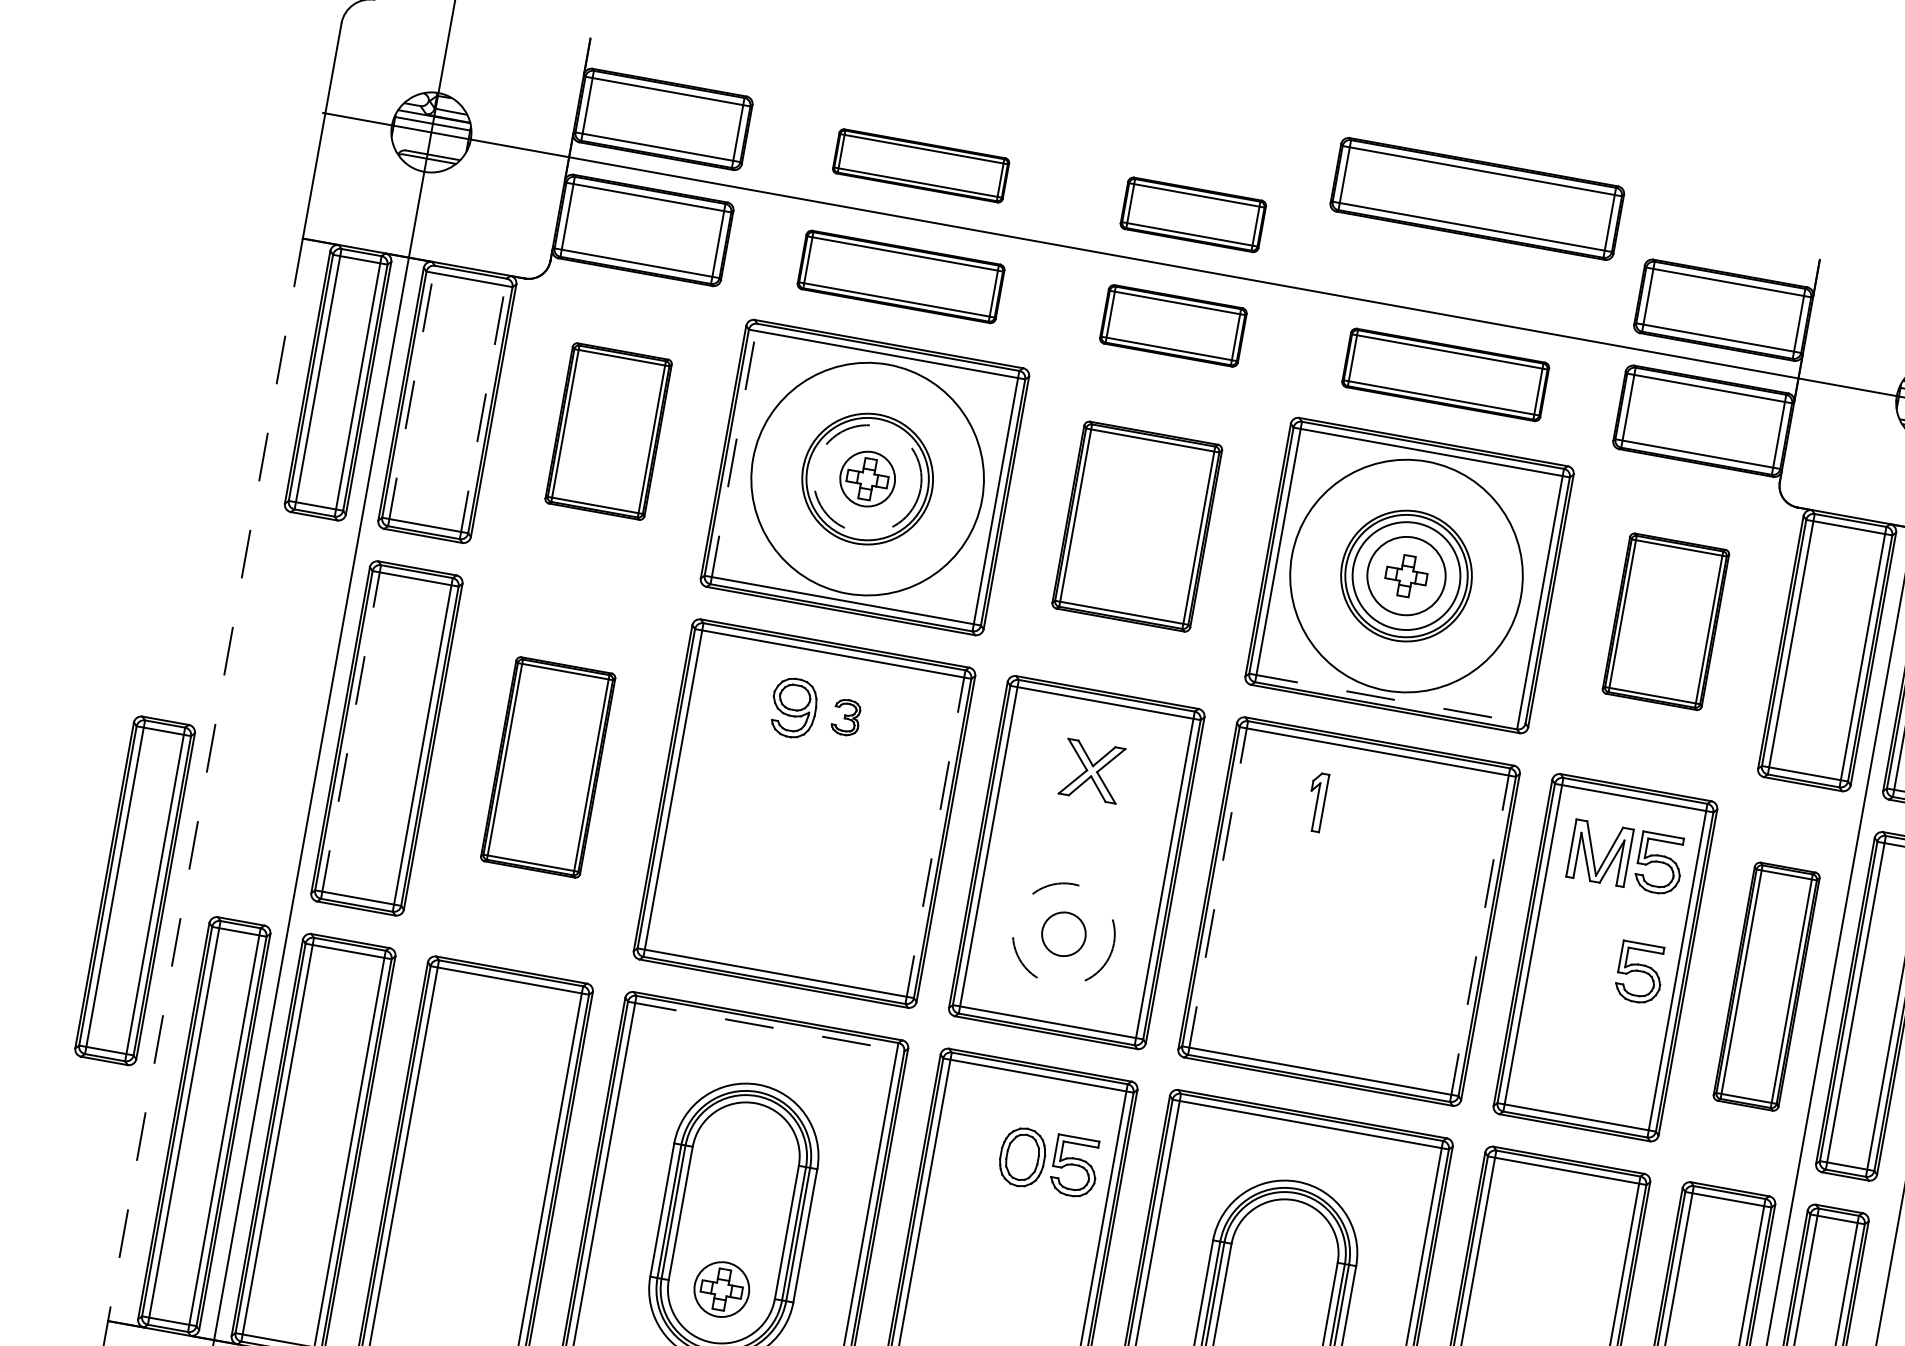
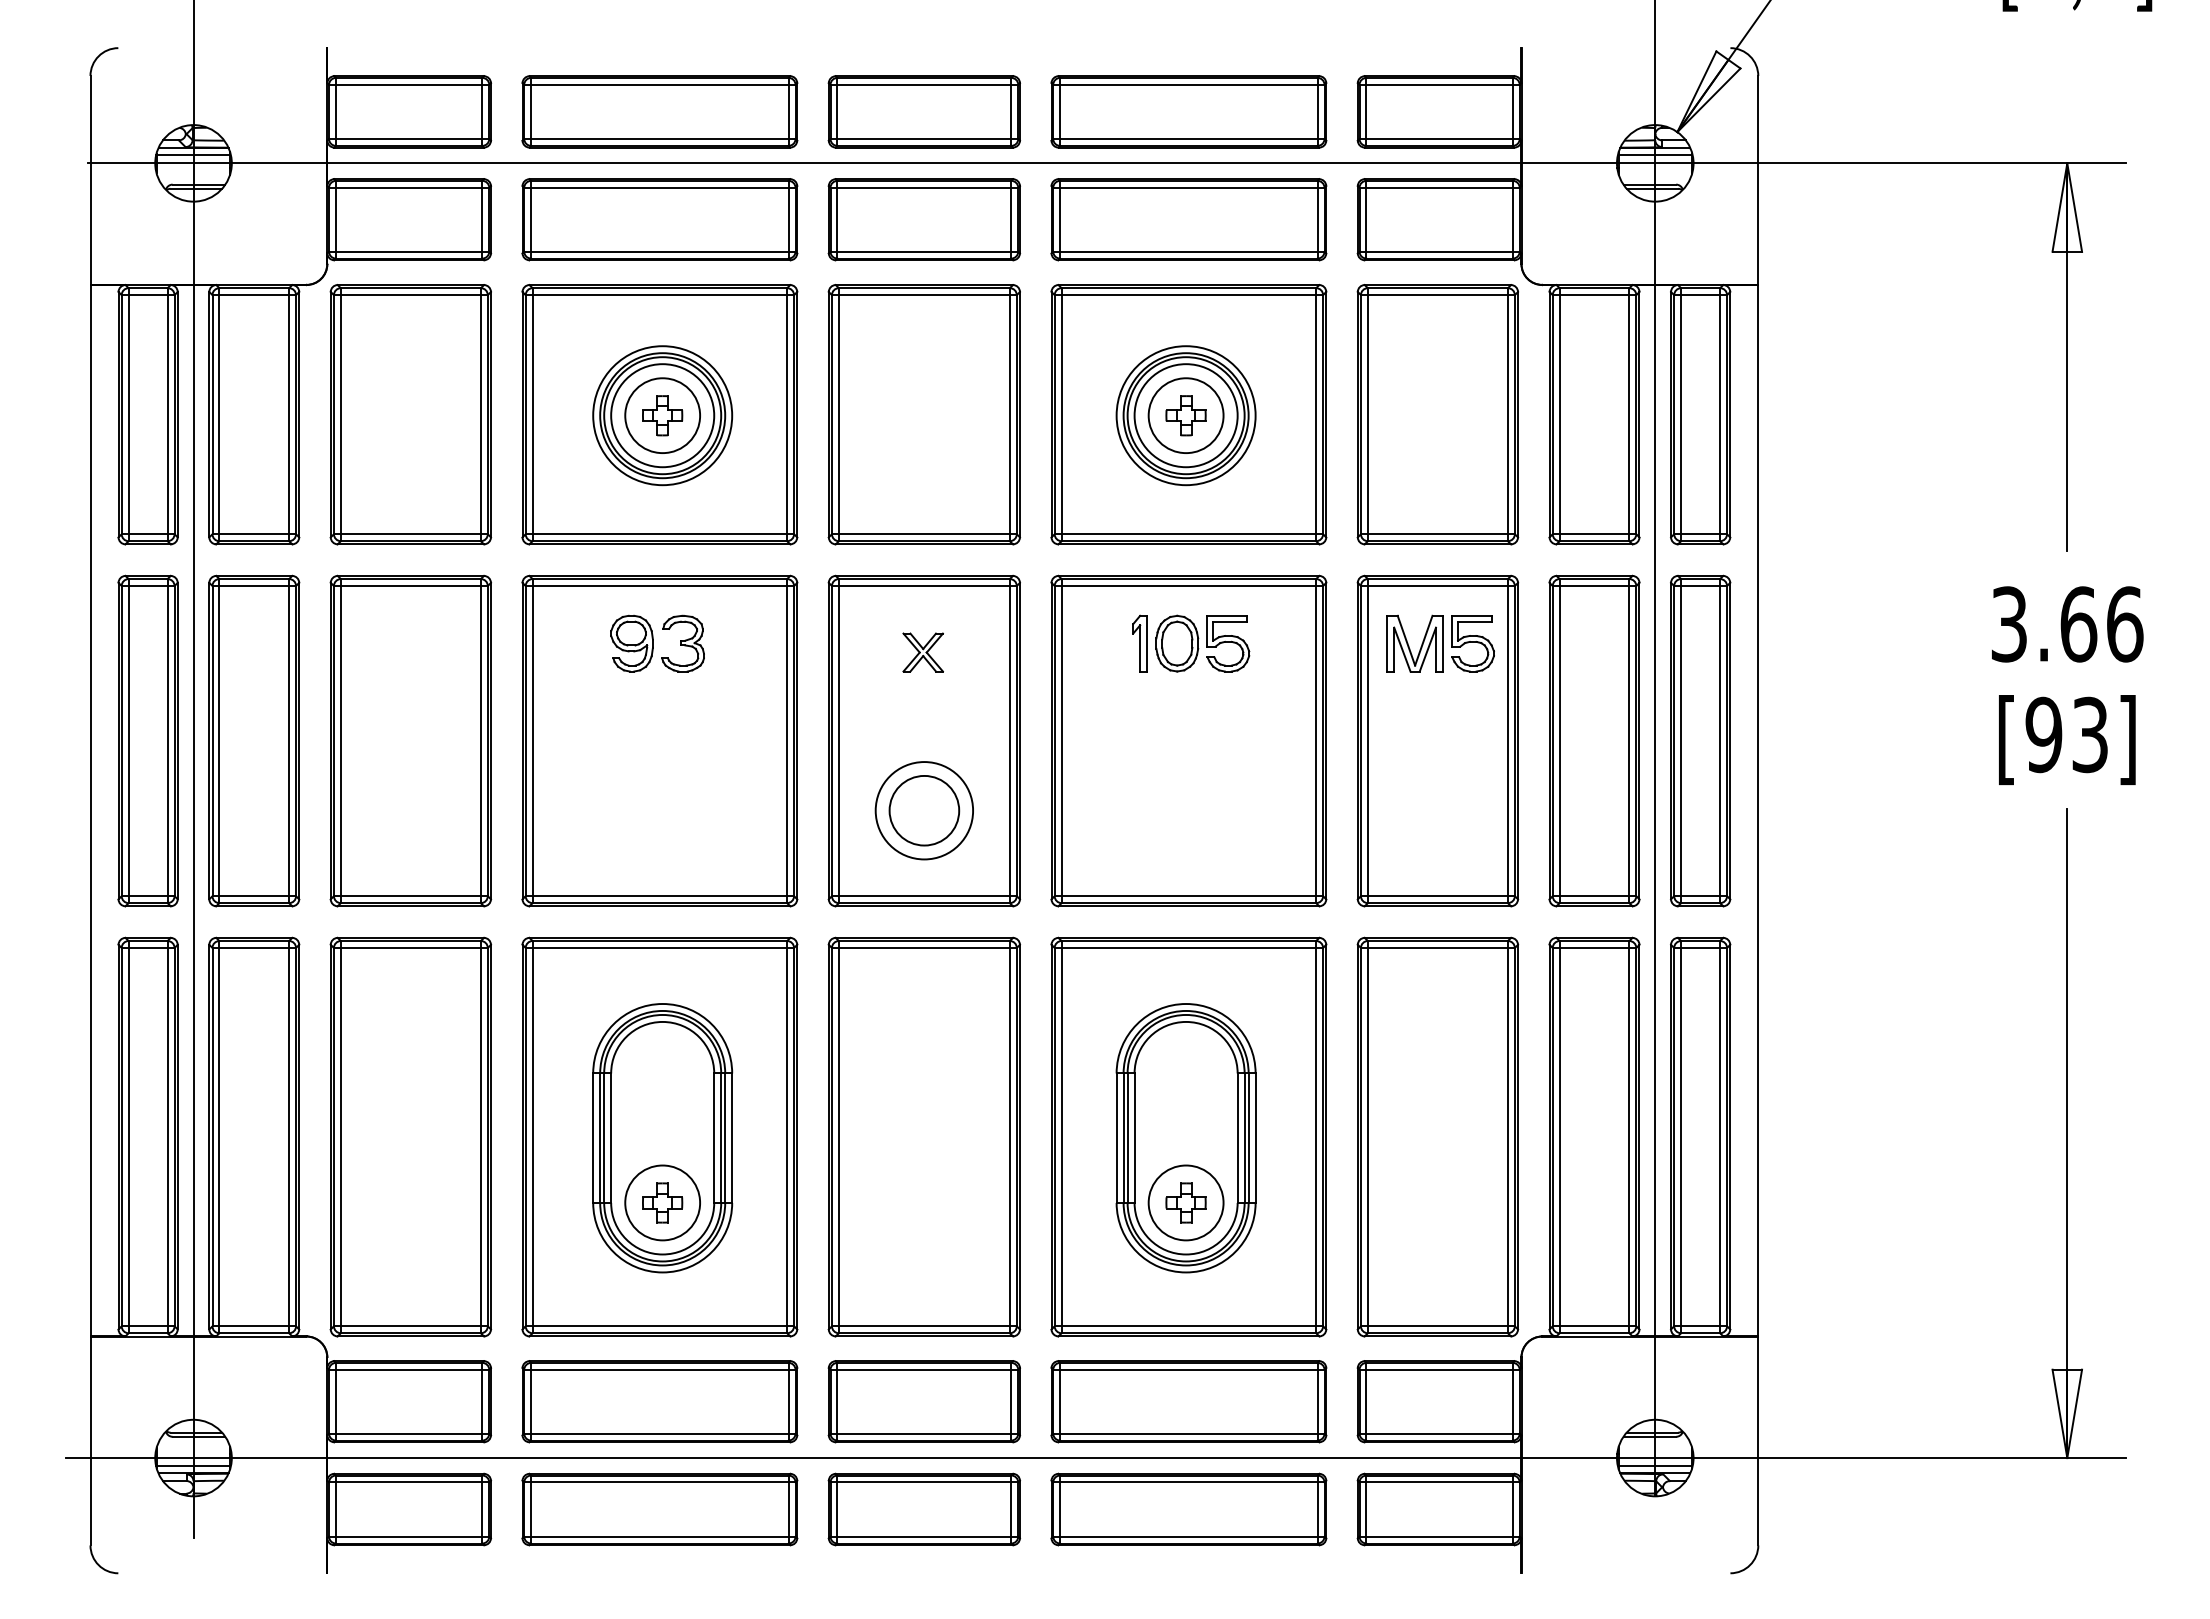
part: (920, 165) -> (659, 111), size x1.67
part: (1476, 198) -> (1188, 111), moved
part: (1193, 214) -> (924, 111), size x1.43
part: (900, 276) -> (659, 219), size x1.43
part: (1173, 325) -> (924, 219), size x1.43
part: (1445, 374) -> (1188, 219), size x1.43
line: (411, 395) -> (219, 414), dashed -> solid
line: (483, 408) -> (289, 414), dashed -> solid
part: (608, 431) -> (410, 414), size x1.67
line: (733, 453) -> (532, 414), dashed -> solid
circle: (867, 478) -> (662, 415), dashed -> solid
circle: (867, 478) -> (662, 415), size x0.62
circle: (867, 478) -> (662, 415), size x1.43
part: (1137, 526) -> (924, 414), size x1.43
circle: (1405, 575) -> (1185, 415), size x0.62
part: (1665, 621) -> (1437, 414), size x1.67
line: (1387, 699) -> (1189, 534), dashed -> solid
part: (845, 717) -> (682, 643), size x1.67
line: (351, 731) -> (219, 740), dashed -> solid
part: (547, 766) -> (410, 740), size x1.67
part: (1091, 771) -> (922, 652), size x0.71
line: (205, 779) -> (90, 810), dashed -> solid
line: (935, 836) -> (787, 740), dashed -> solid
line: (1218, 887) -> (1061, 740), dashed -> solid
part: (134, 890) -> (147, 740), moved
circle: (1064, 934) -> (924, 810), dashed -> solid
circle: (1064, 934) -> (924, 810), size x1.67
line: (1480, 934) -> (1316, 740), dashed -> solid
part: (1639, 972) -> (1472, 749), removed
part: (1766, 986) -> (1594, 740), size x1.43
line: (766, 1026) -> (660, 947), dashed -> solid
part: (1048, 1161) -> (1202, 643), moved
circle: (721, 1289) -> (662, 1202), size x1.43

